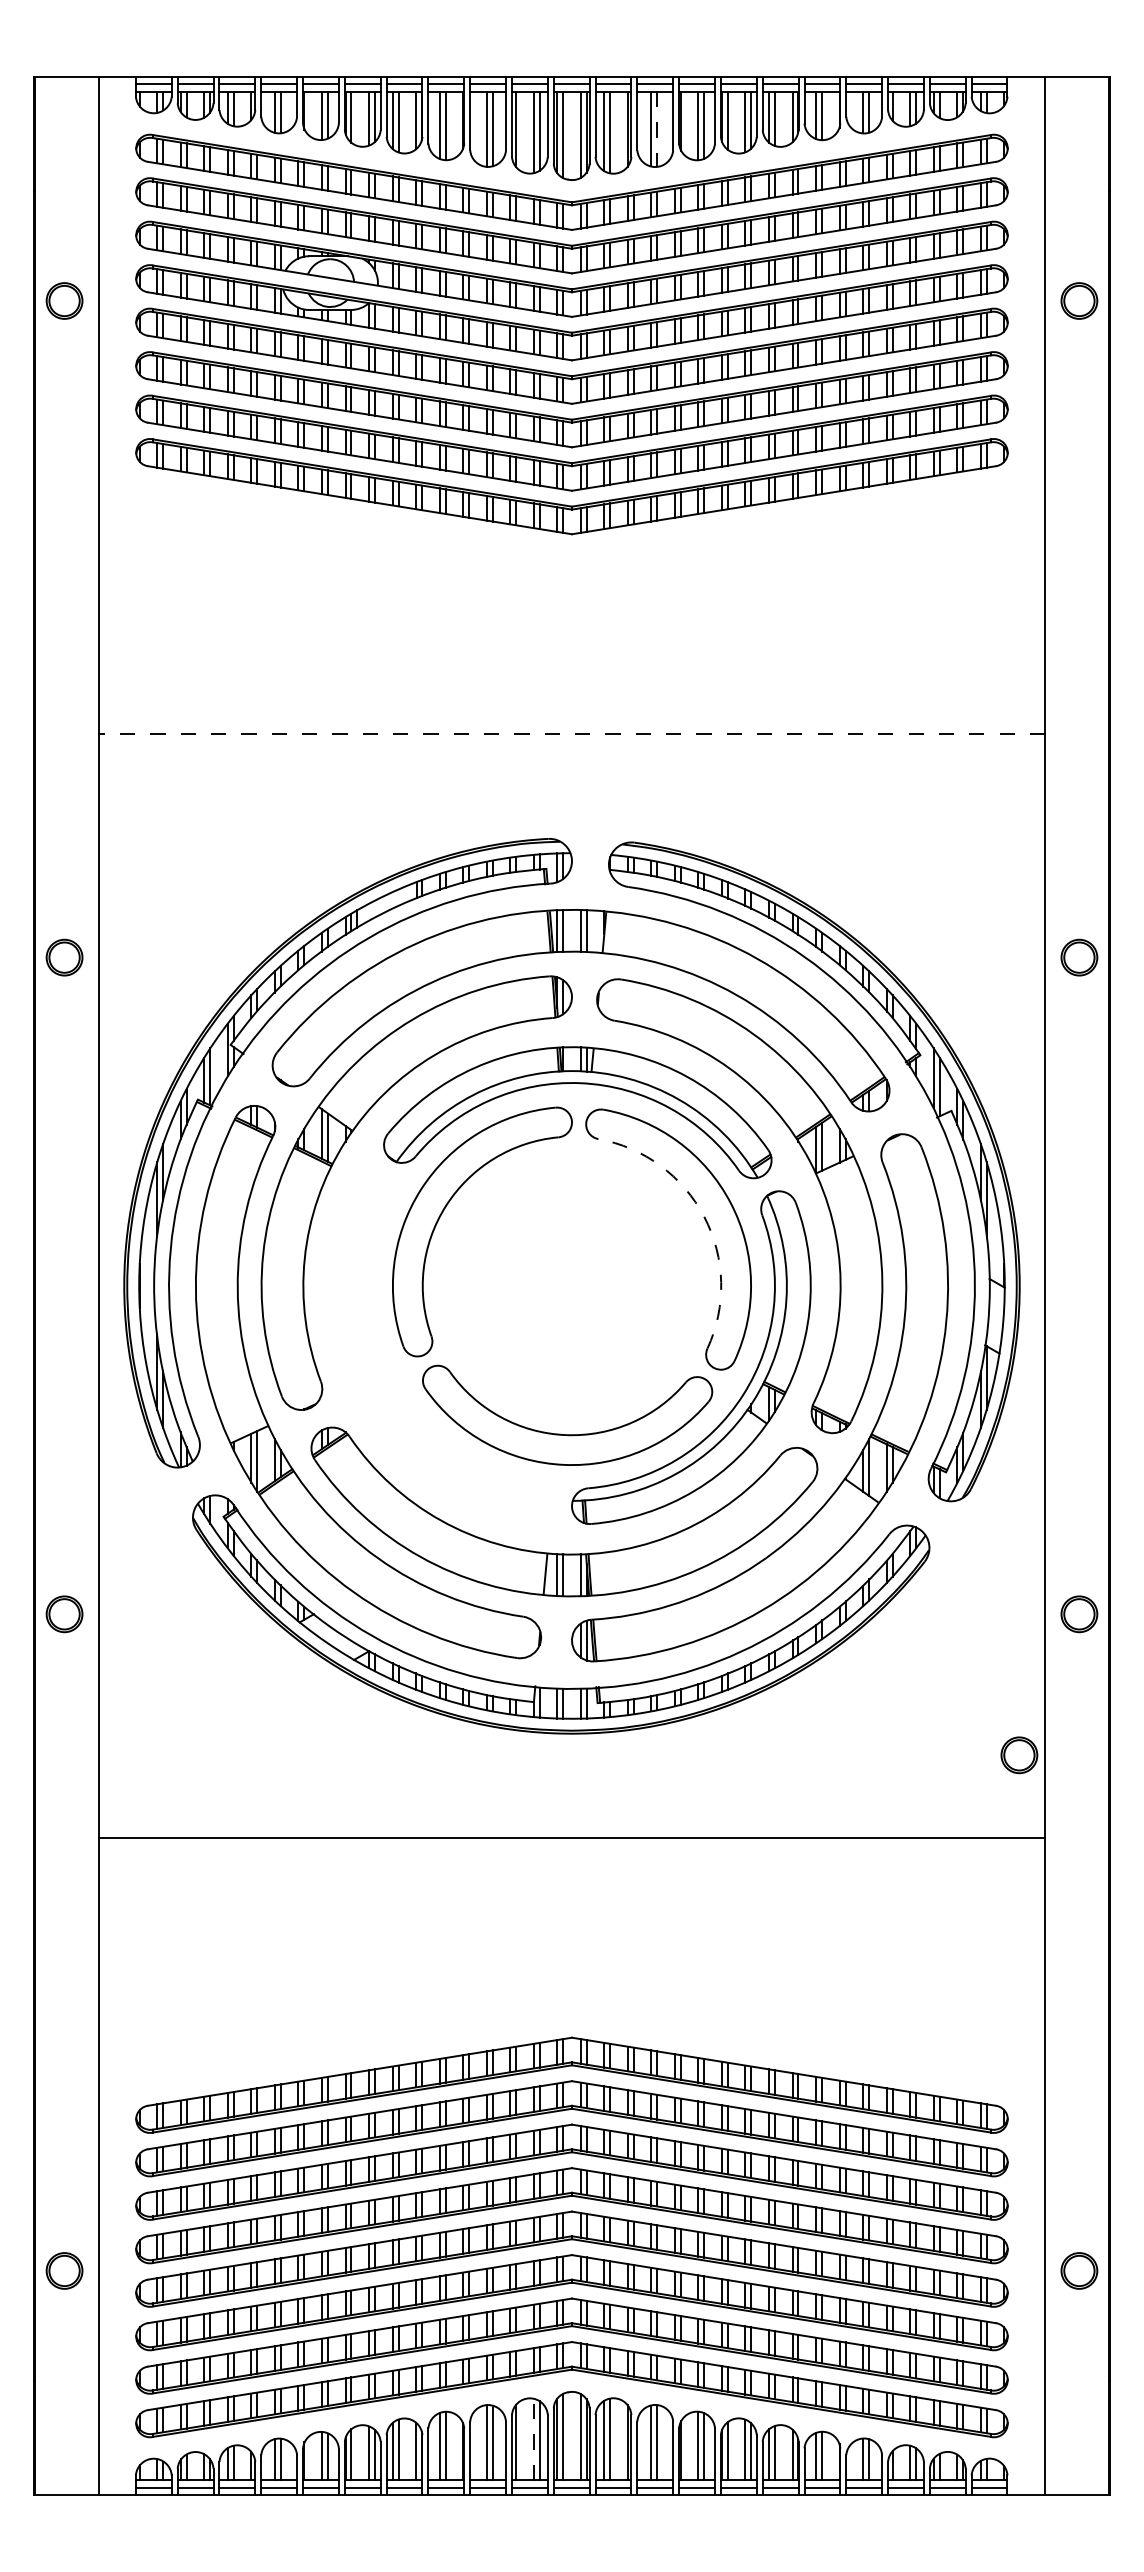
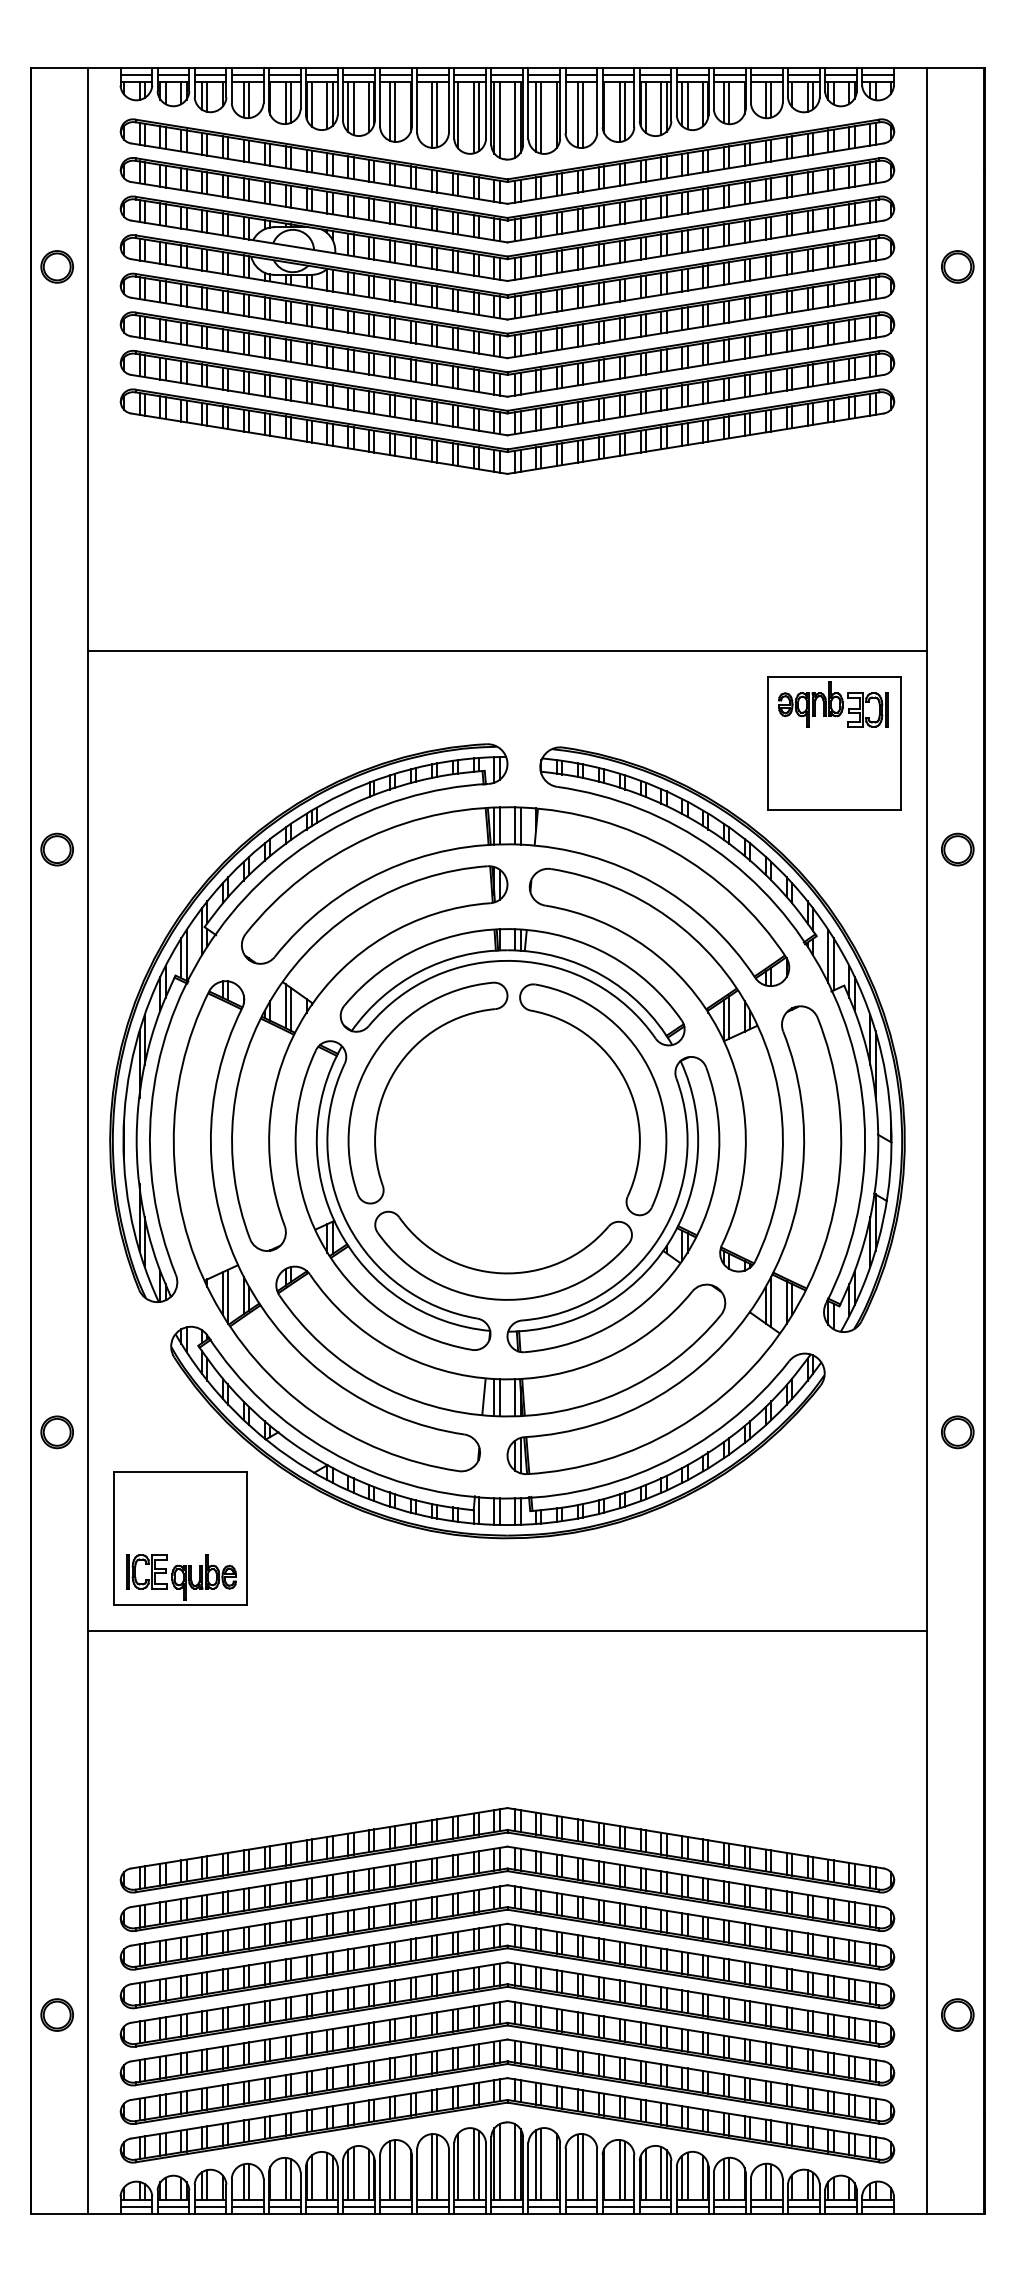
line: (657, 129) -> (583, 114), dashed -> solid
line: (571, 733) -> (507, 650), dashed -> solid
part: (940, 838) -> (834, 743), added
arc: (704, 1217) -> (625, 1080), dashed -> solid
part: (388, 1369) -> (344, 1215), added
part: (203, 1733) -> (180, 1538), added
part: (1019, 1755) -> (904, 1557), removed
line: (533, 2439) -> (473, 2164), dashed -> solid

